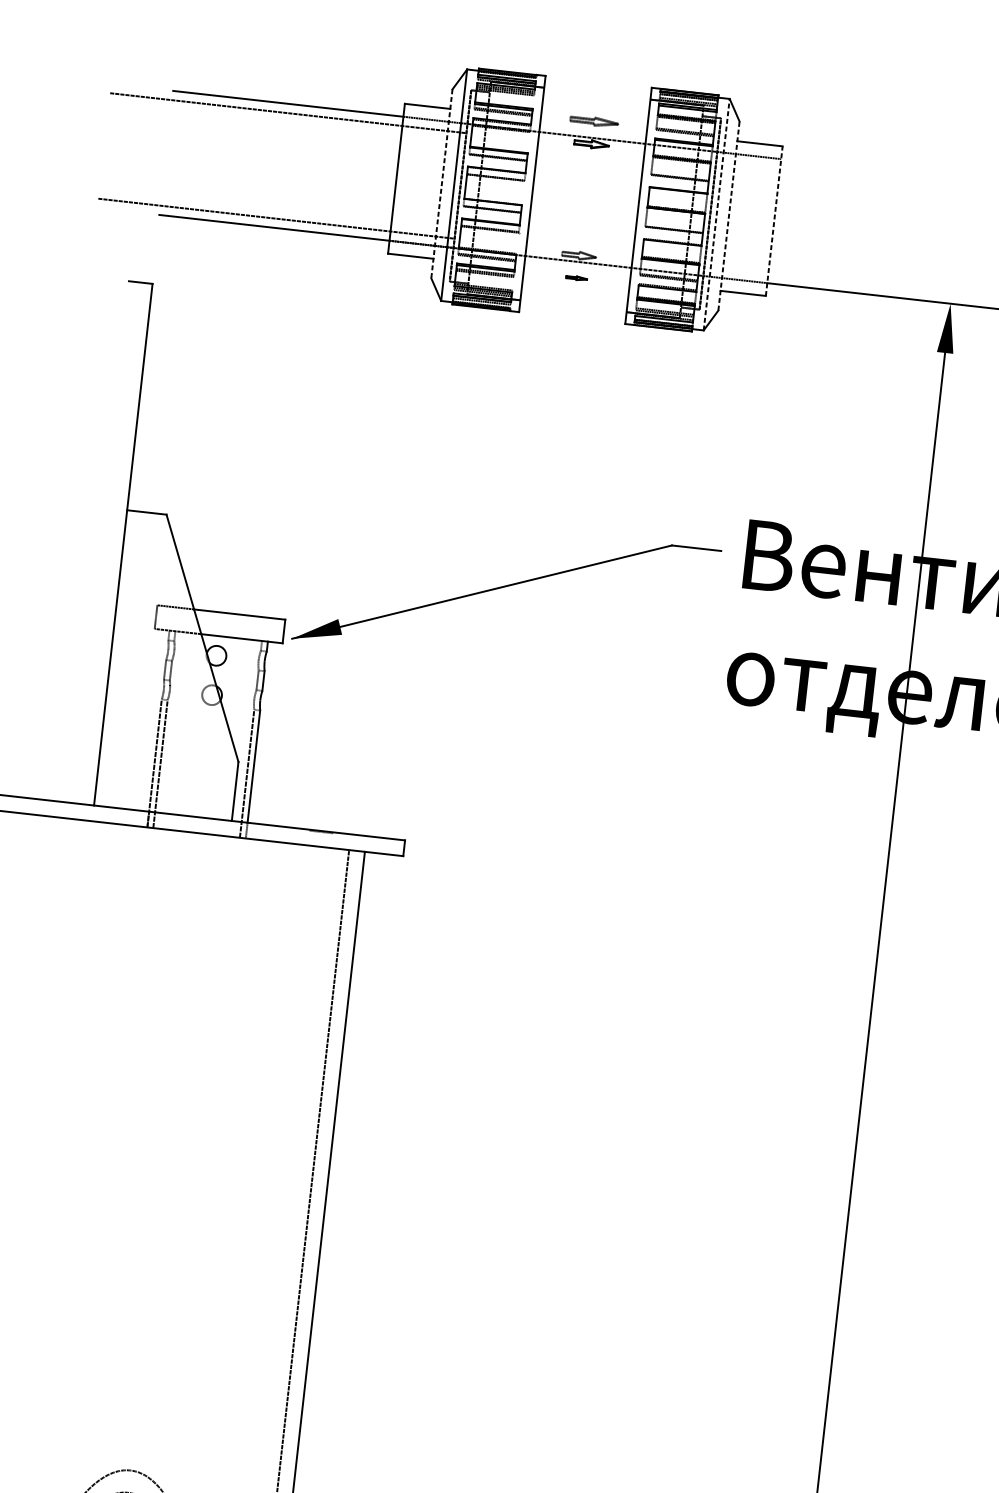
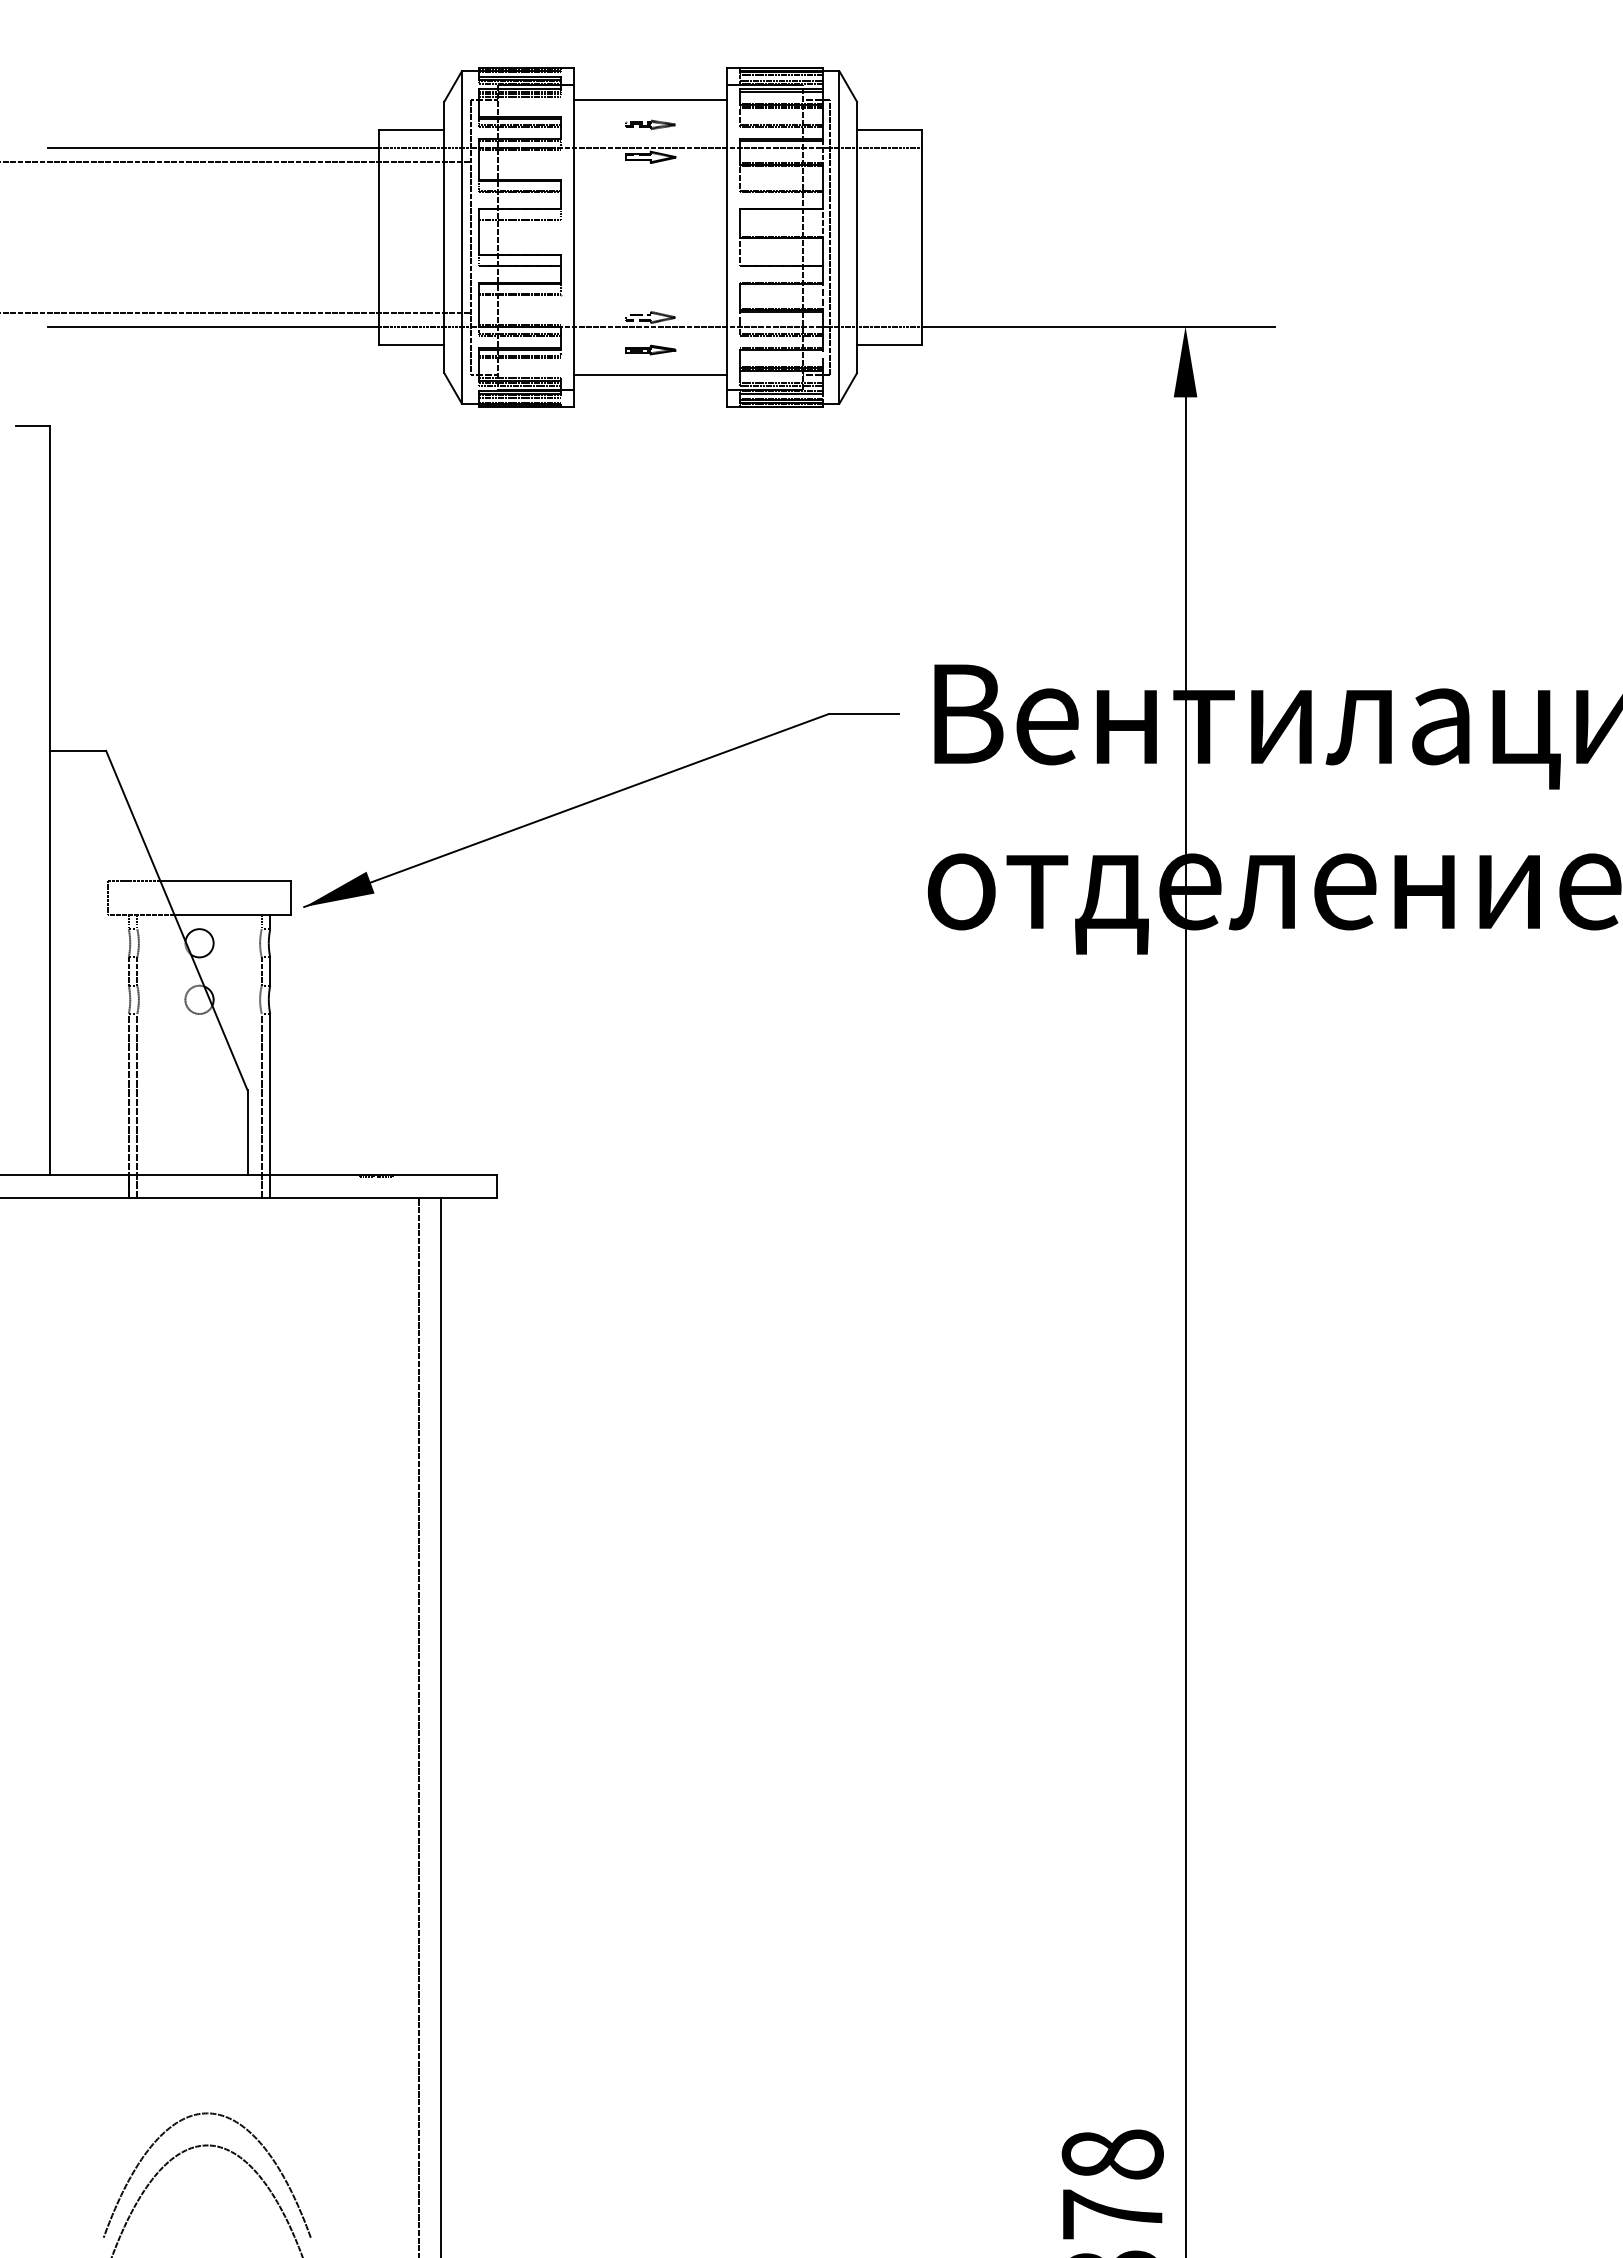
line: (596, 103) -> (650, 99), added
part: (594, 121) -> (650, 124), size x0.71
line: (442, 183) -> (444, 237), dashed -> solid
line: (716, 214) -> (839, 236), dashed -> solid
line: (728, 216) -> (856, 237), dashed -> solid
line: (774, 221) -> (922, 237), dashed -> solid
part: (576, 277) -> (650, 349), size x1.67
line: (574, 295) -> (650, 374), added

